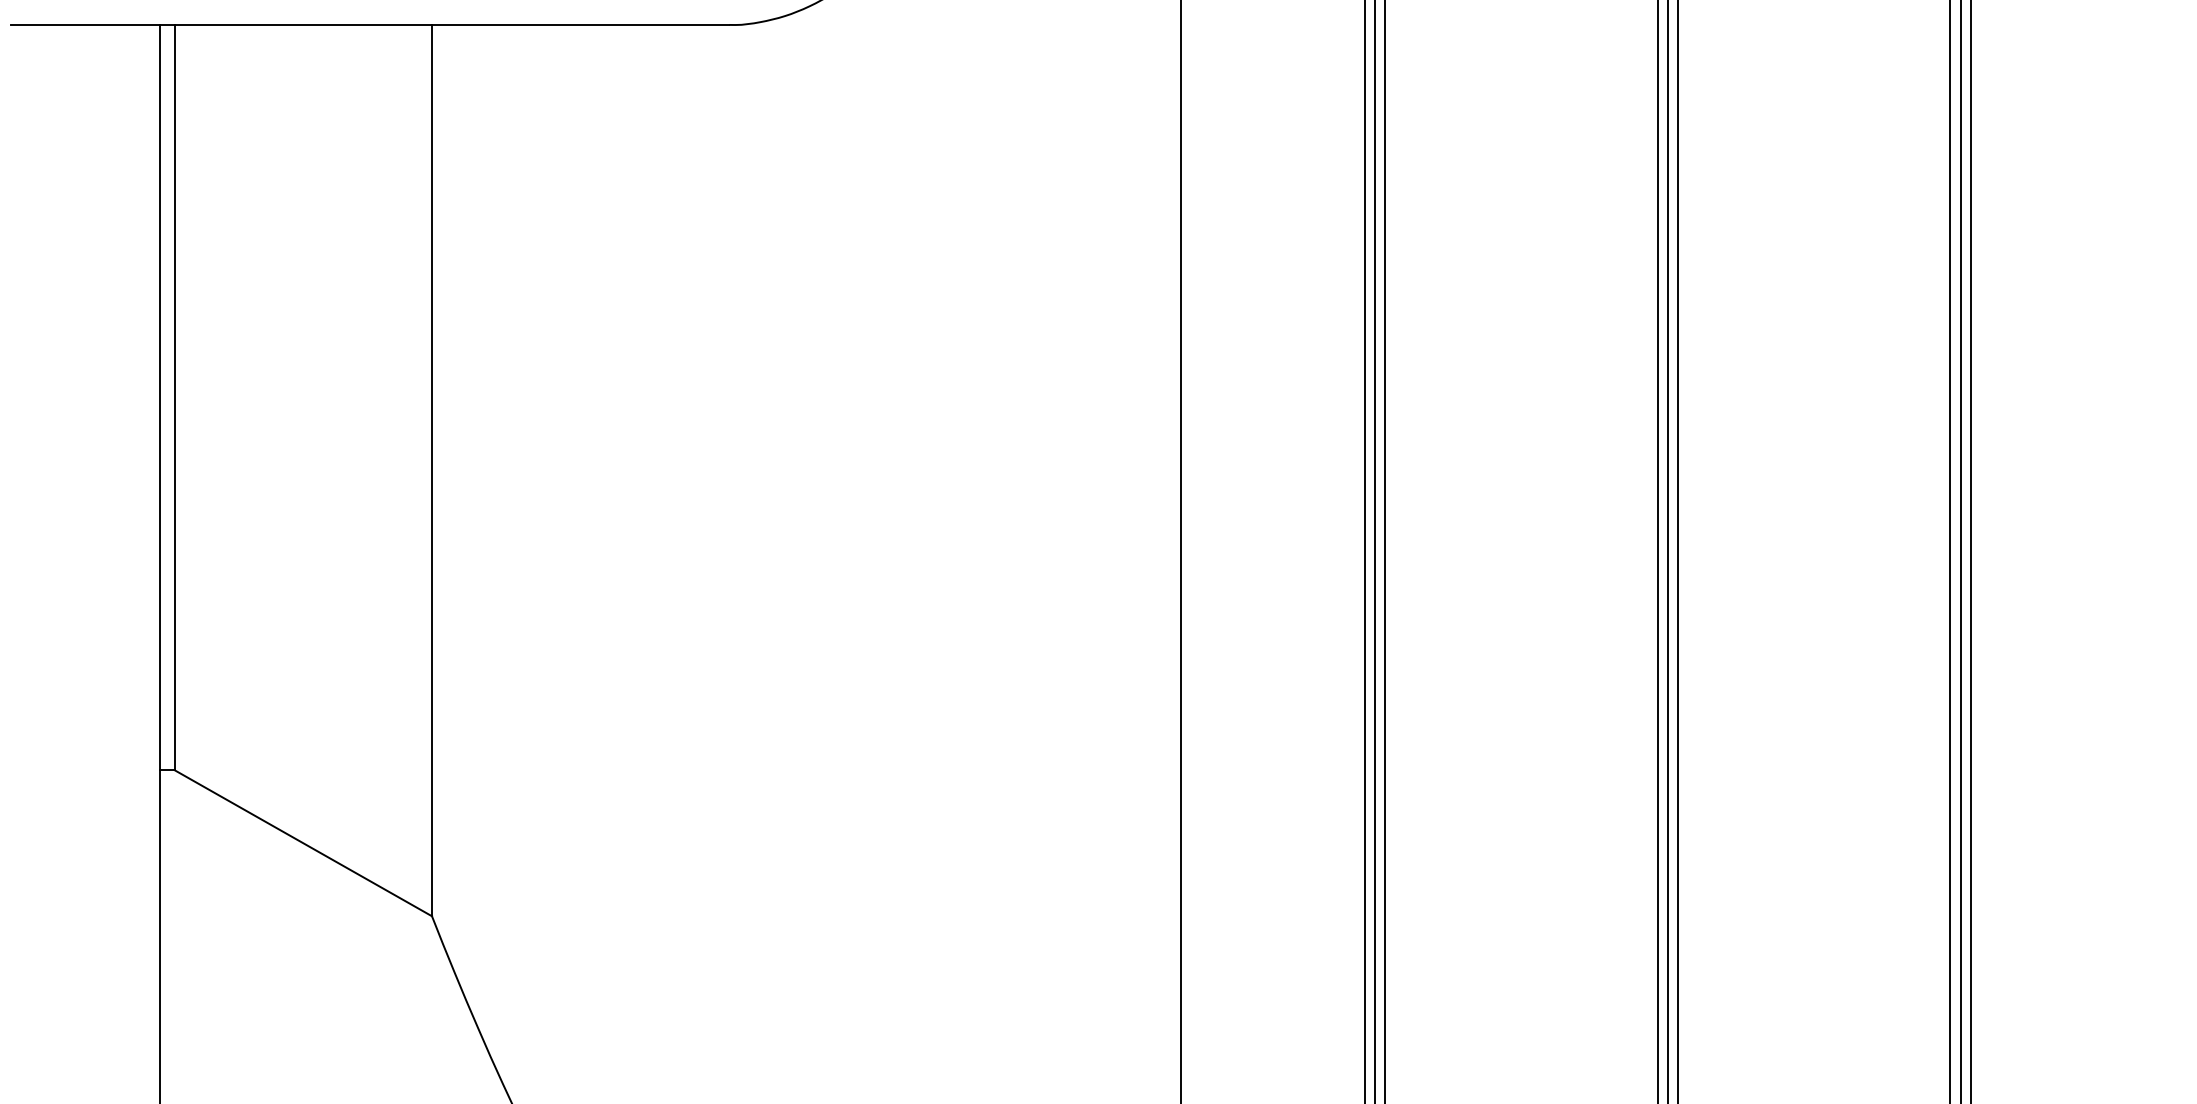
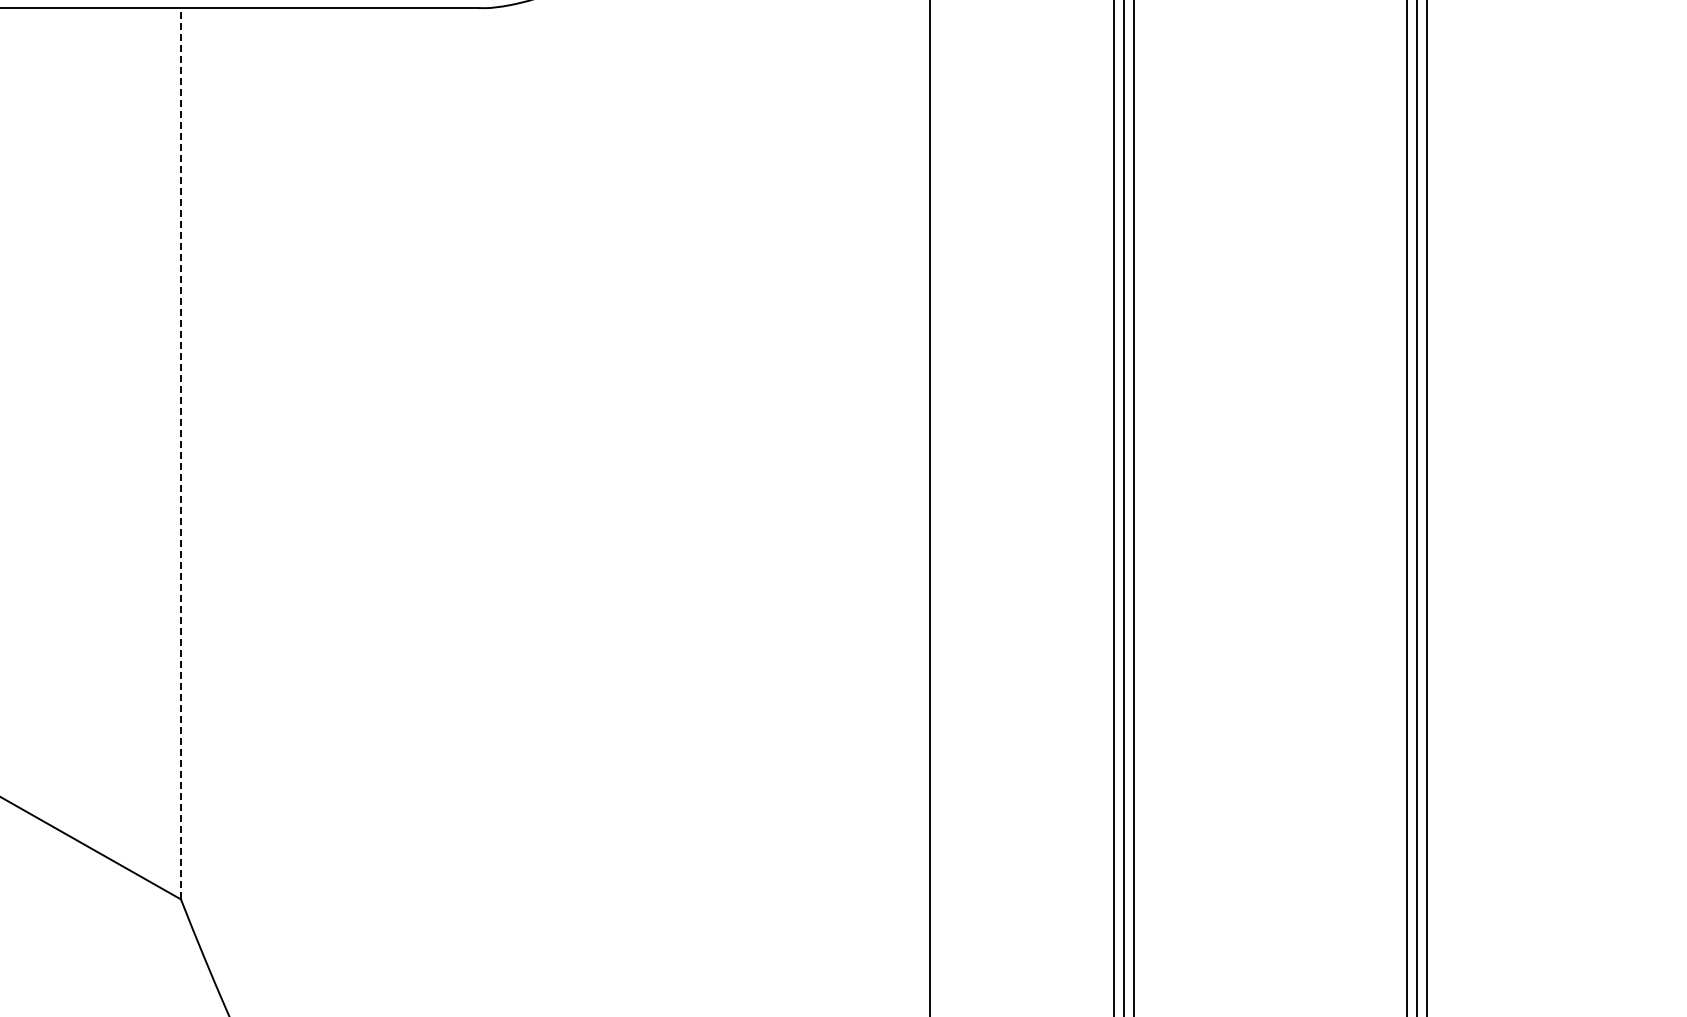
line: (432, 470) -> (181, 453), solid -> dashed

